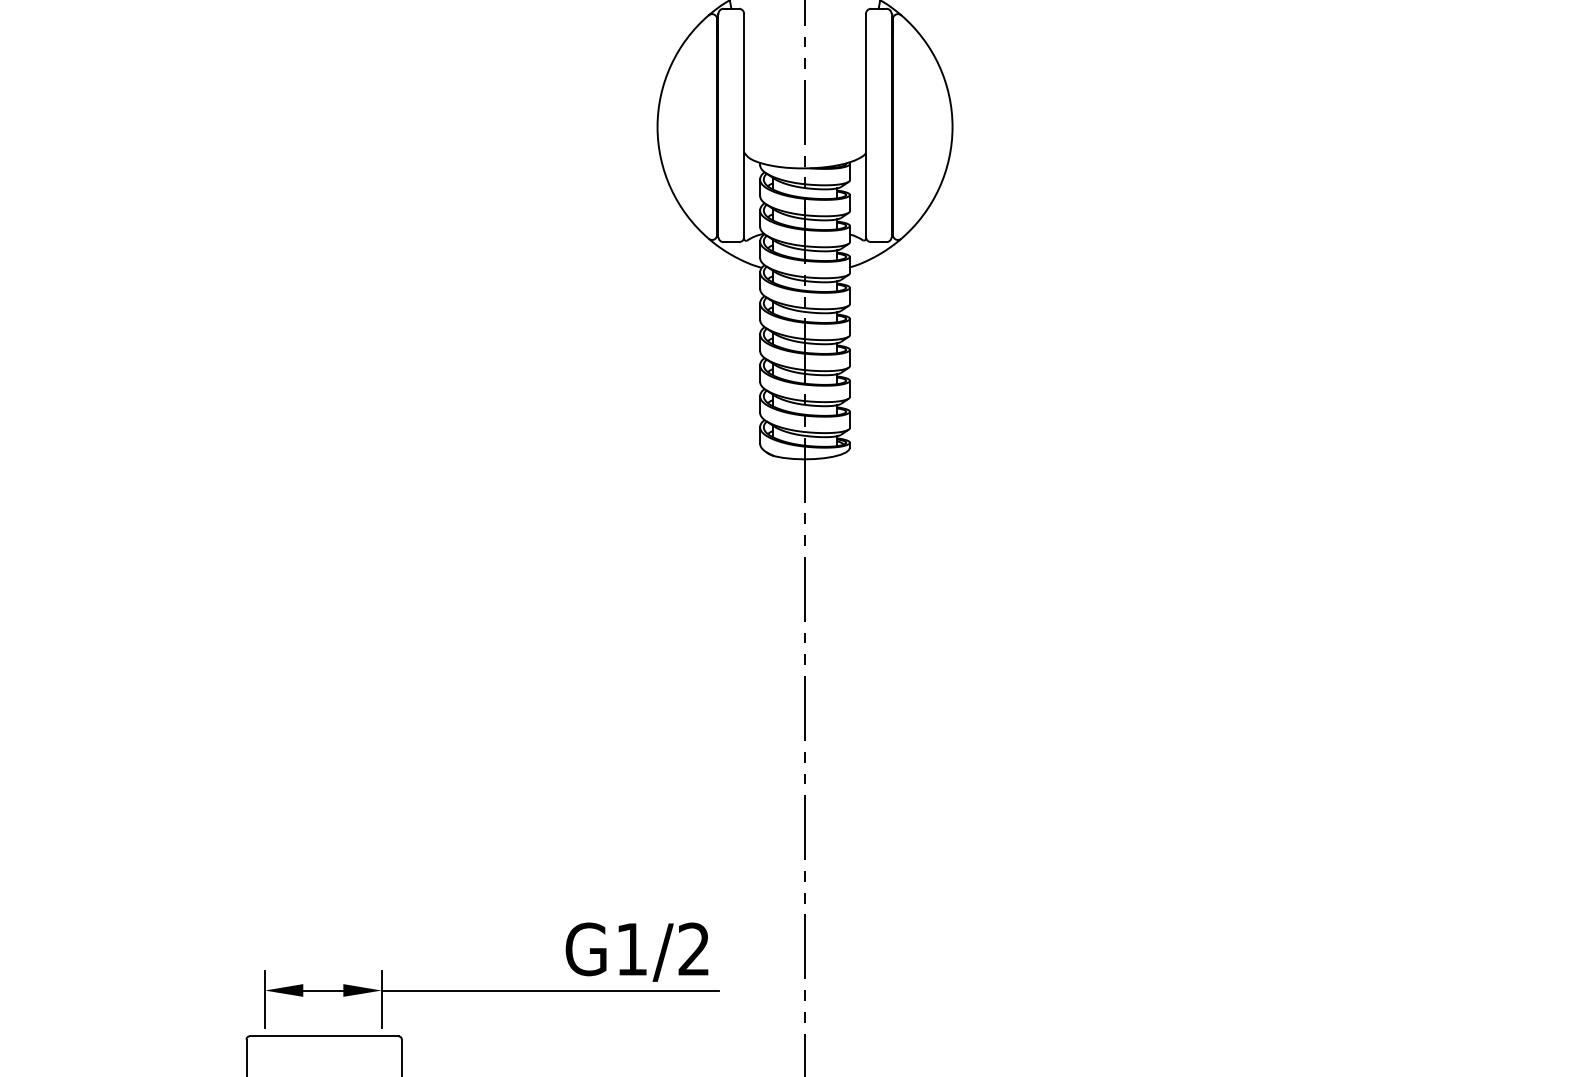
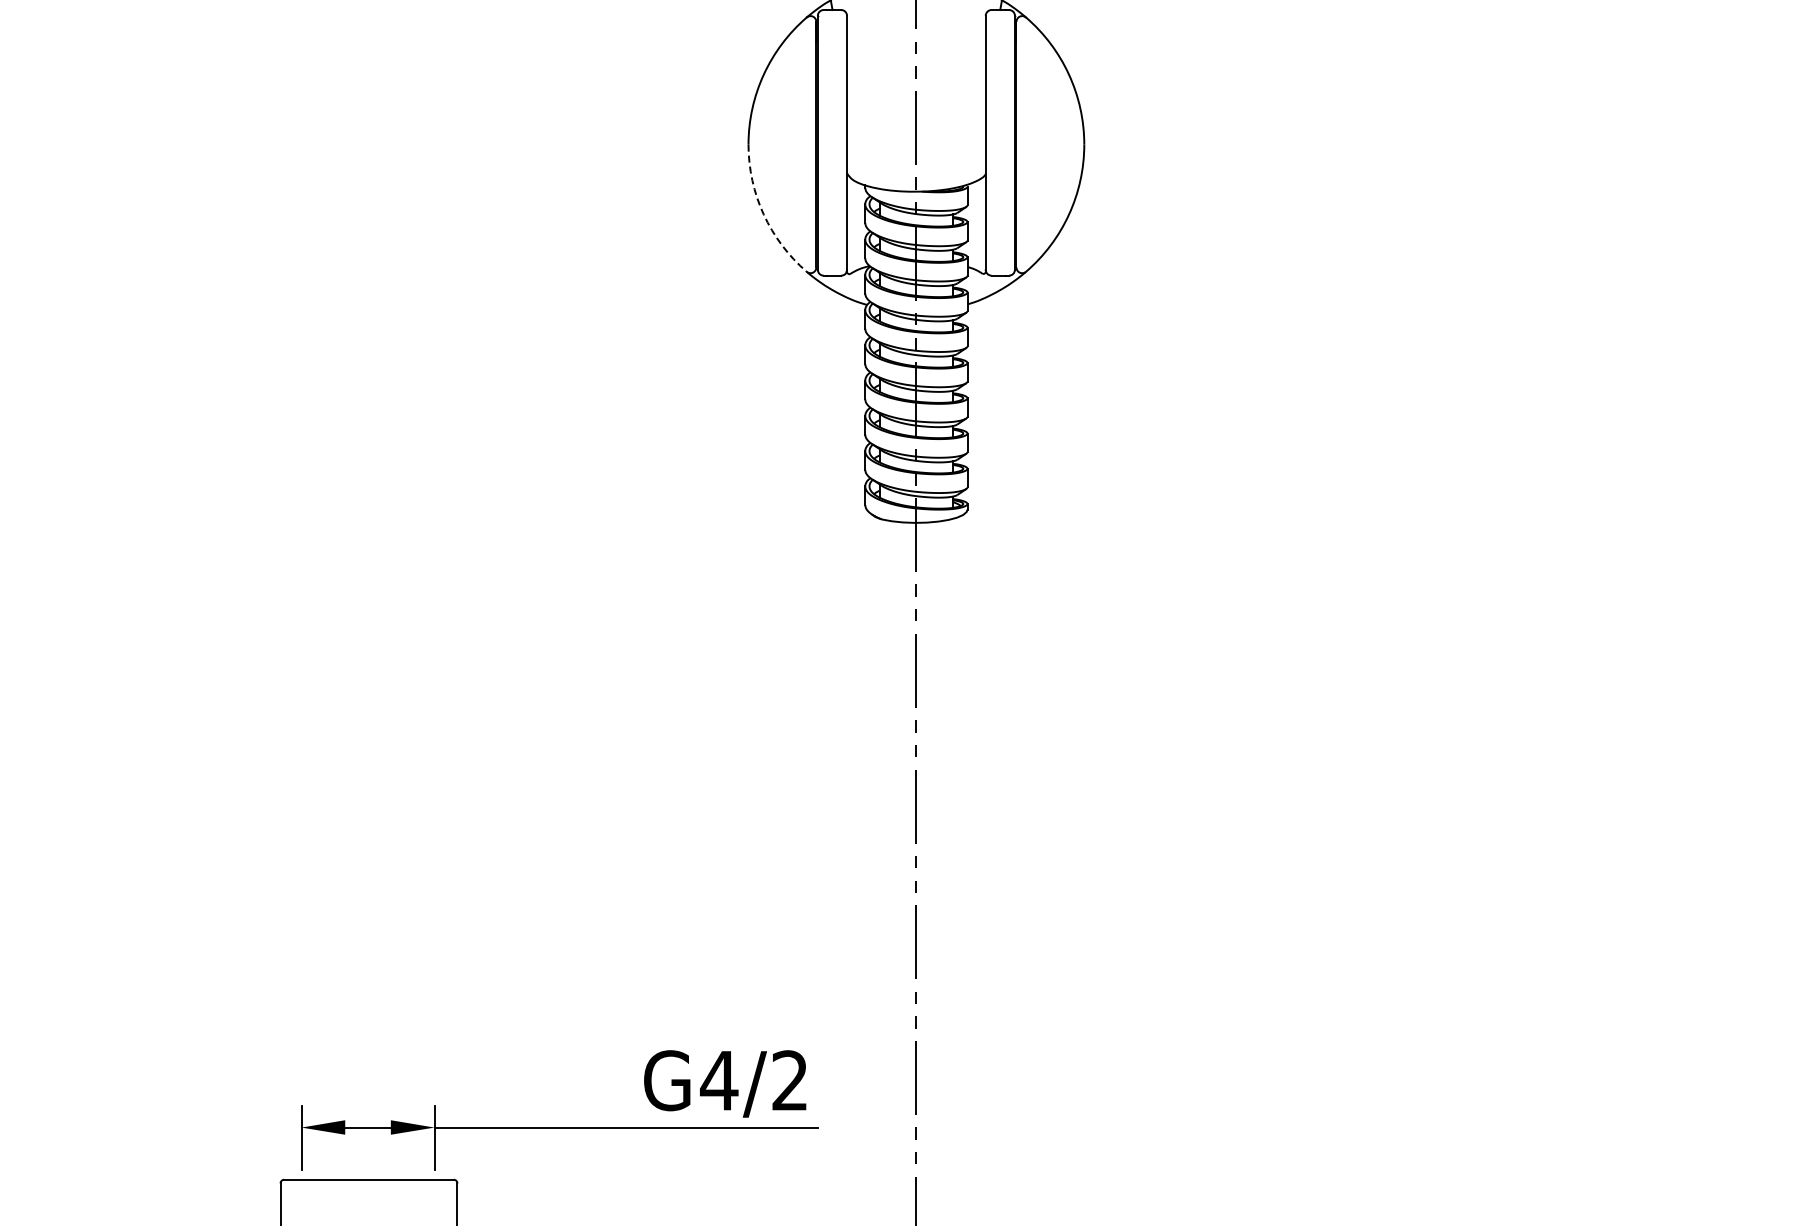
arc: (670, 188) -> (763, 214), solid -> dashed
text: (632, 949) -> (719, 1080), G1/2 -> G4/2

